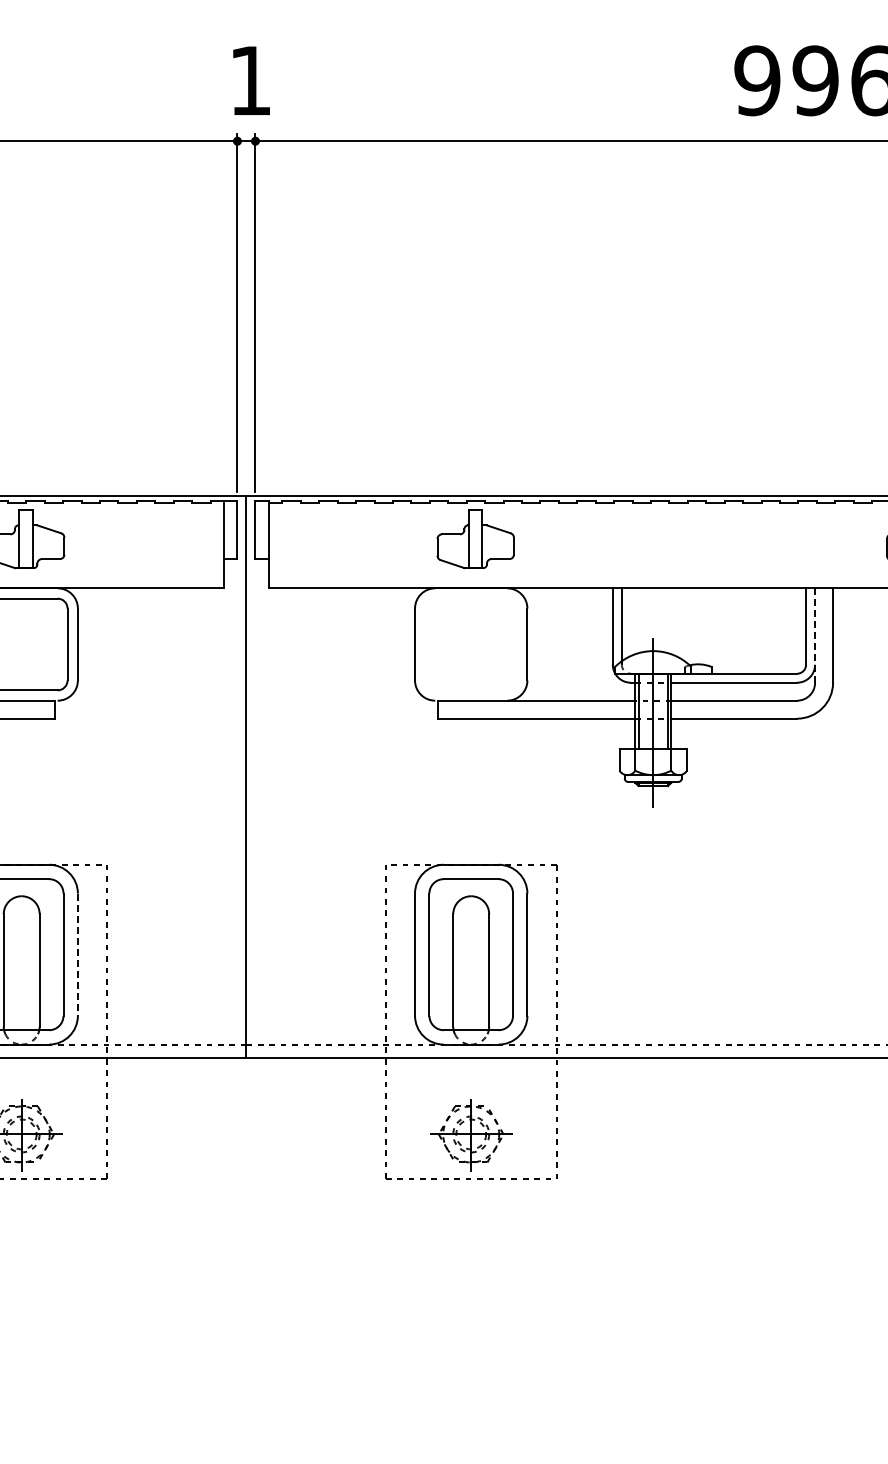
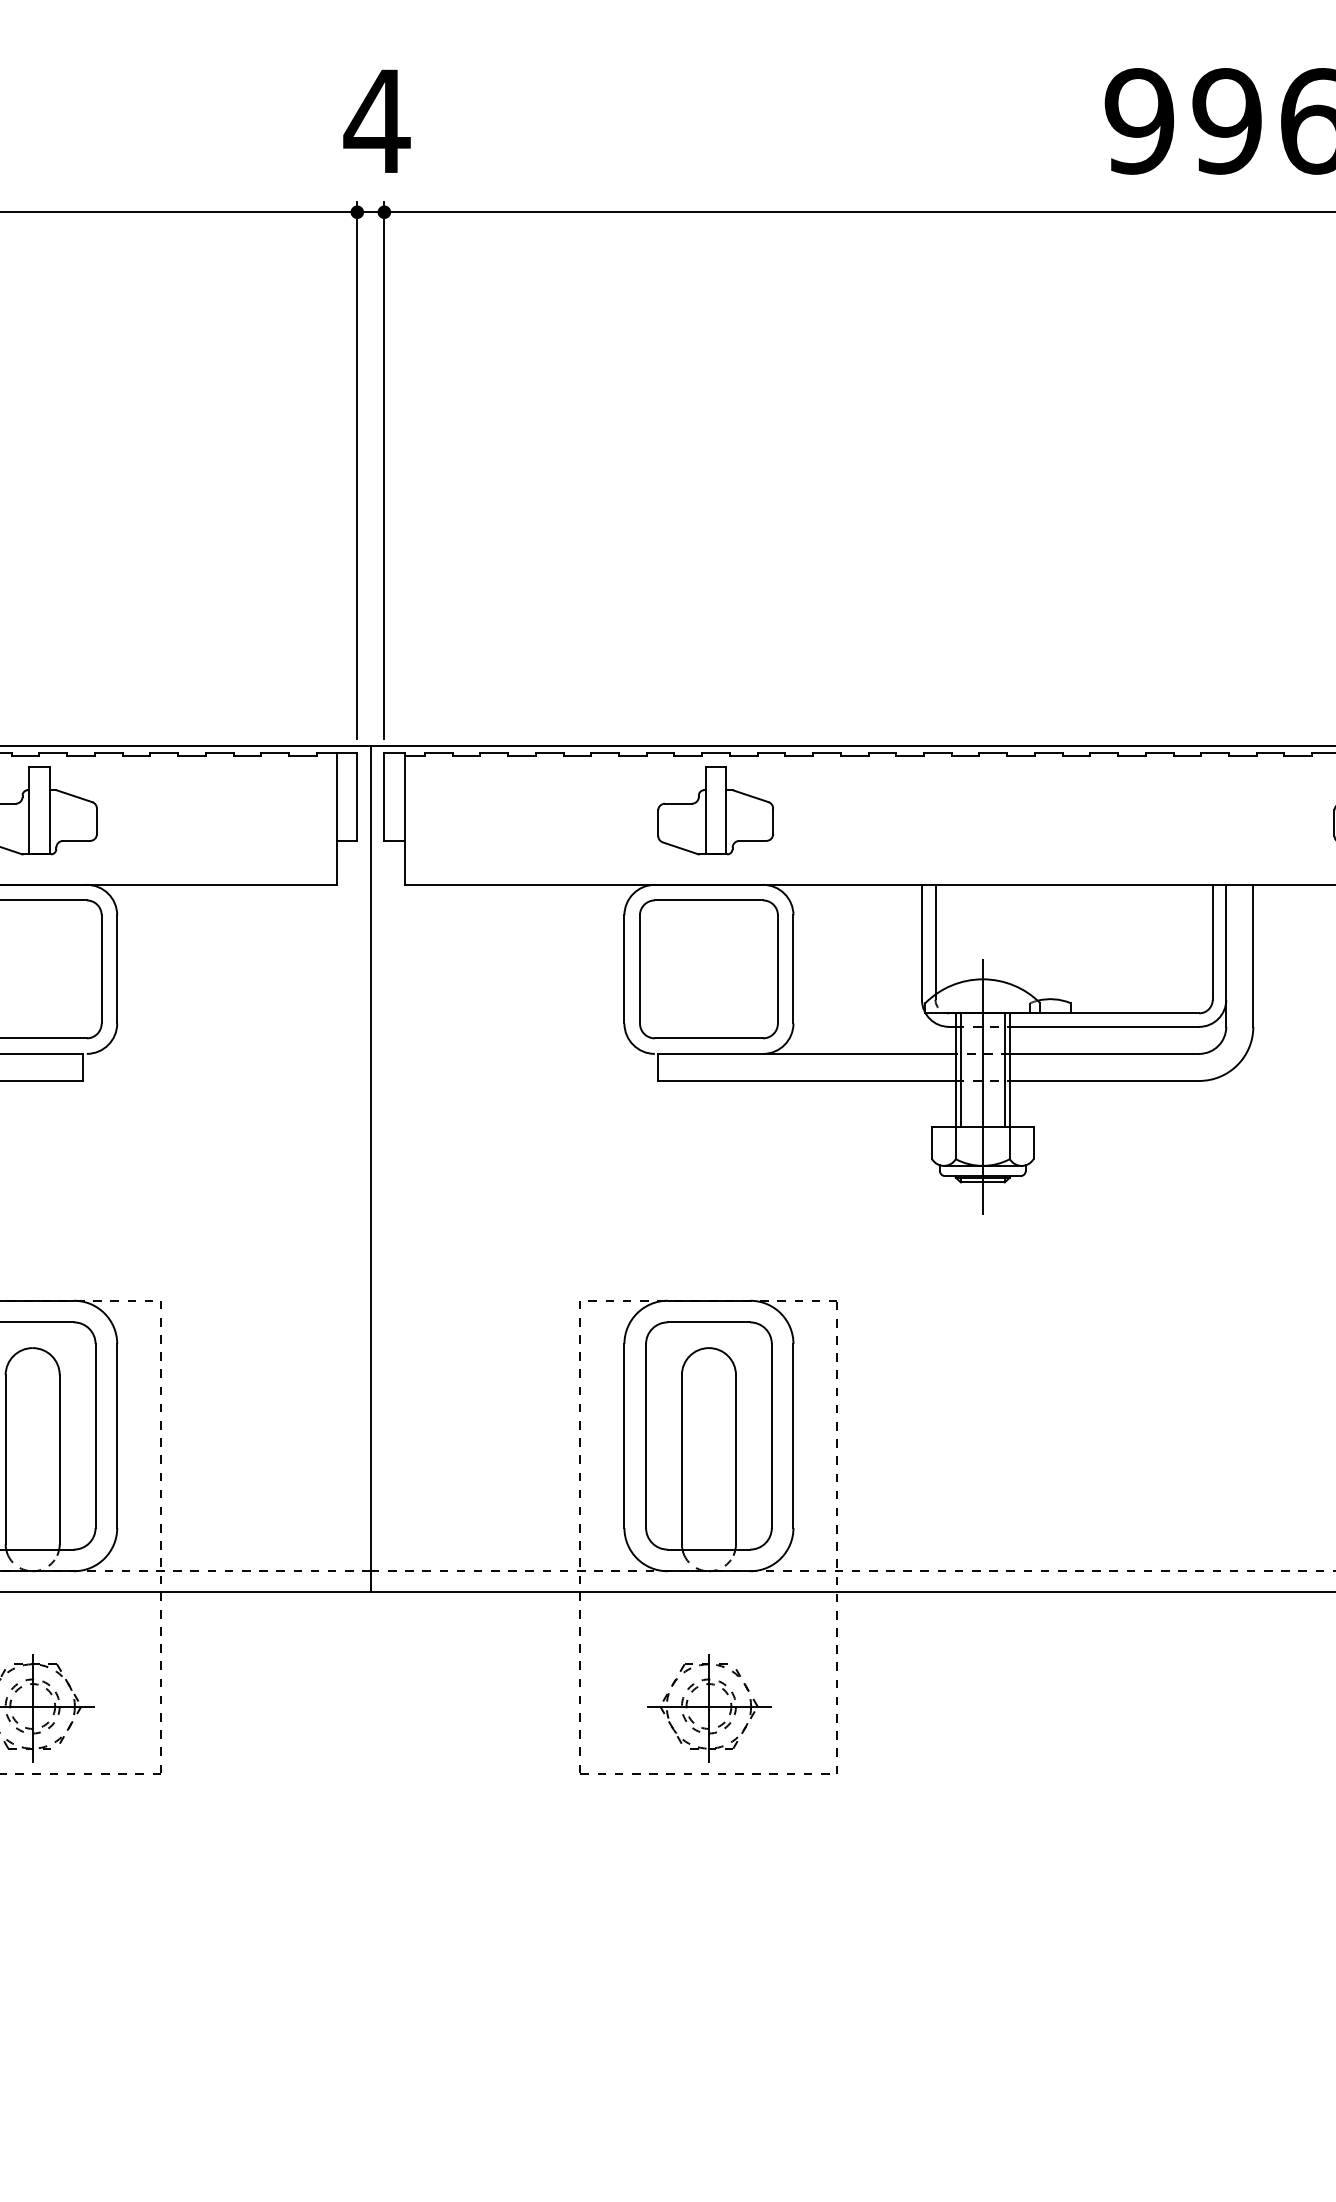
text: (250, 80) -> (376, 120), 1 -> 4
line: (815, 635) -> (1226, 955), dashed -> solid
part: (470, 644) -> (707, 969), added
line: (77, 955) -> (116, 1437), dashed -> solid

